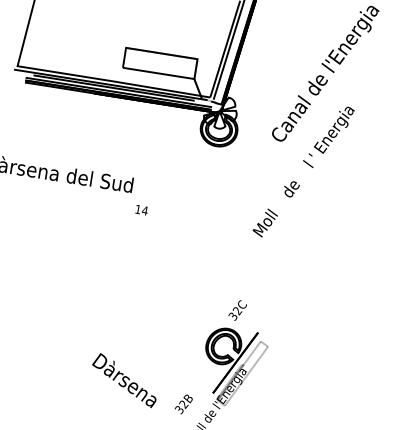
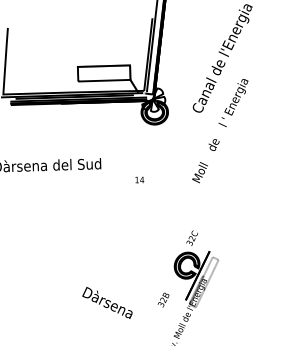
text: (141, 209) -> (139, 179), moved
text: (124, 379) -> (107, 302), moved
text: (183, 403) -> (163, 299), moved

